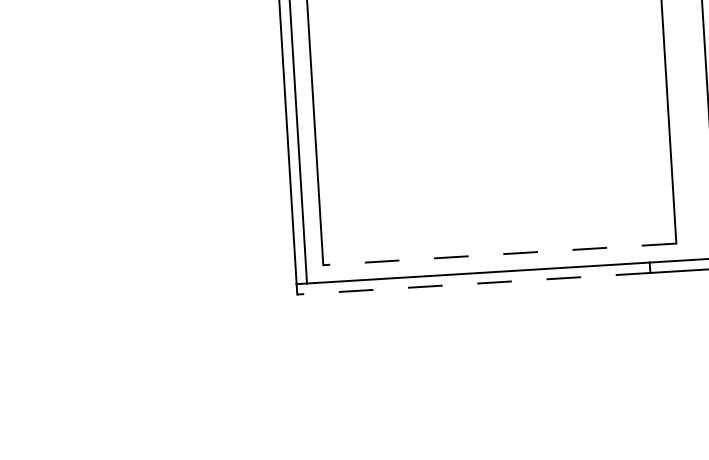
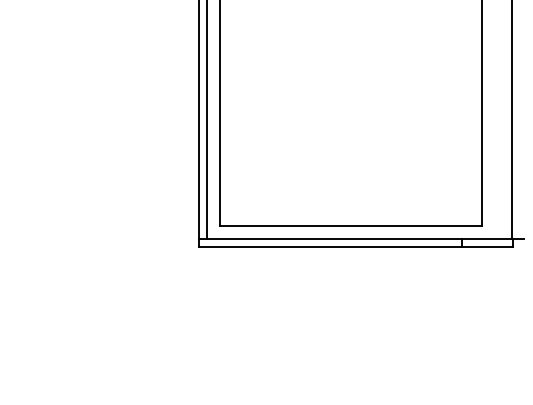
line: (499, 254) -> (350, 226), dashed -> solid
line: (472, 283) -> (329, 246), dashed -> solid

